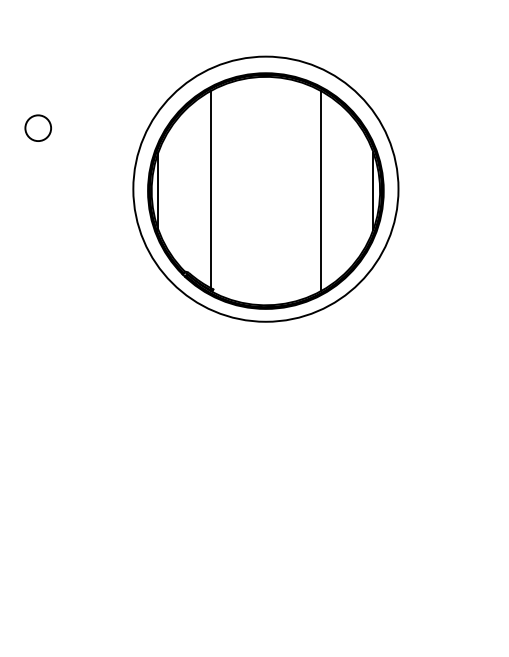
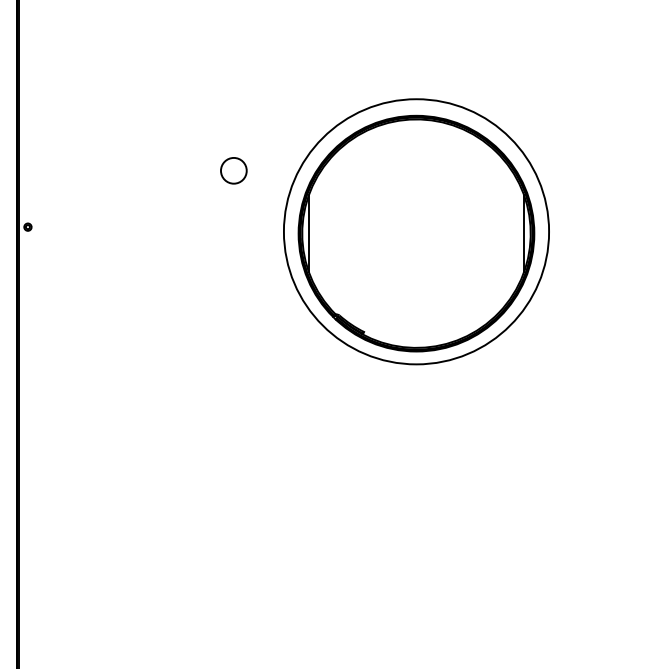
circle: (37, 127) -> (233, 170), moved
line: (210, 188) -> (361, 231), removed
line: (320, 190) -> (471, 233), removed

